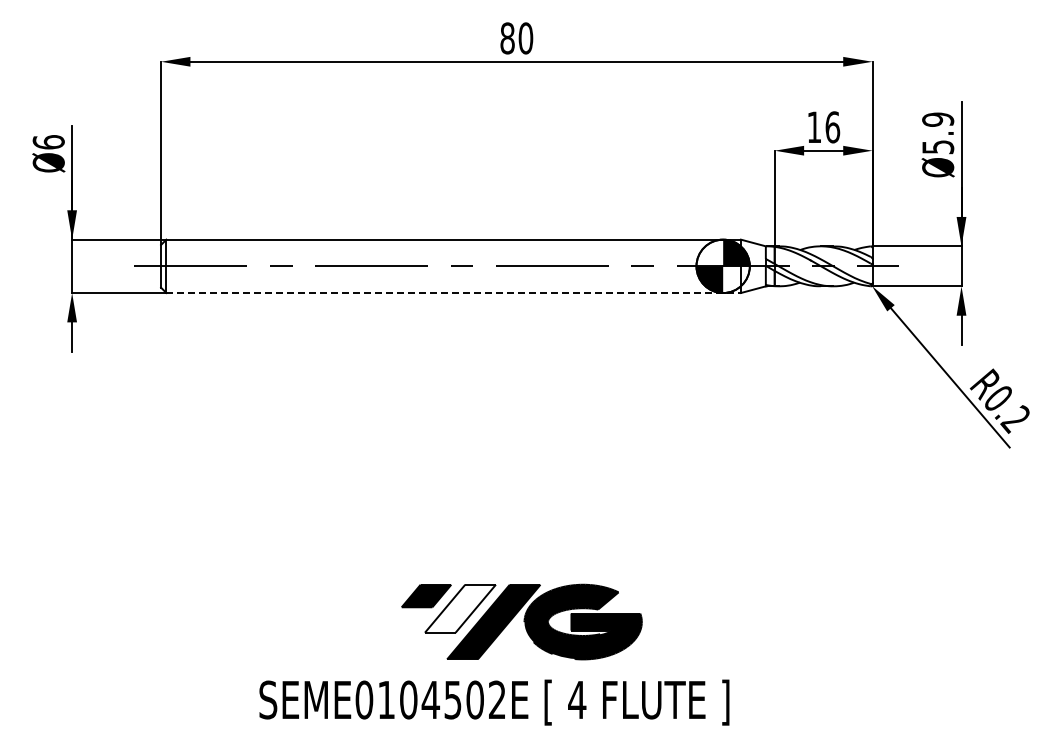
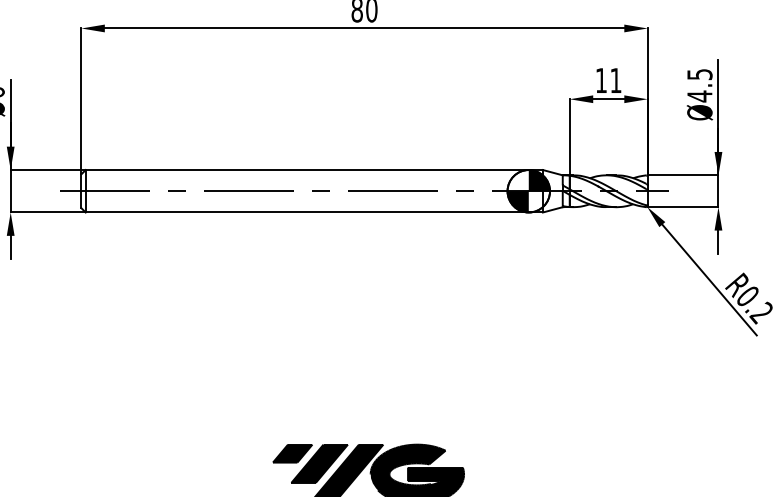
text: (832, 127) -> (615, 80), 16 -> 11
text: (938, 133) -> (700, 85), Ø5.9 -> Ø4.5
line: (454, 293) -> (314, 212), dashed -> solid
fill: (459, 608) -> (318, 463), added

